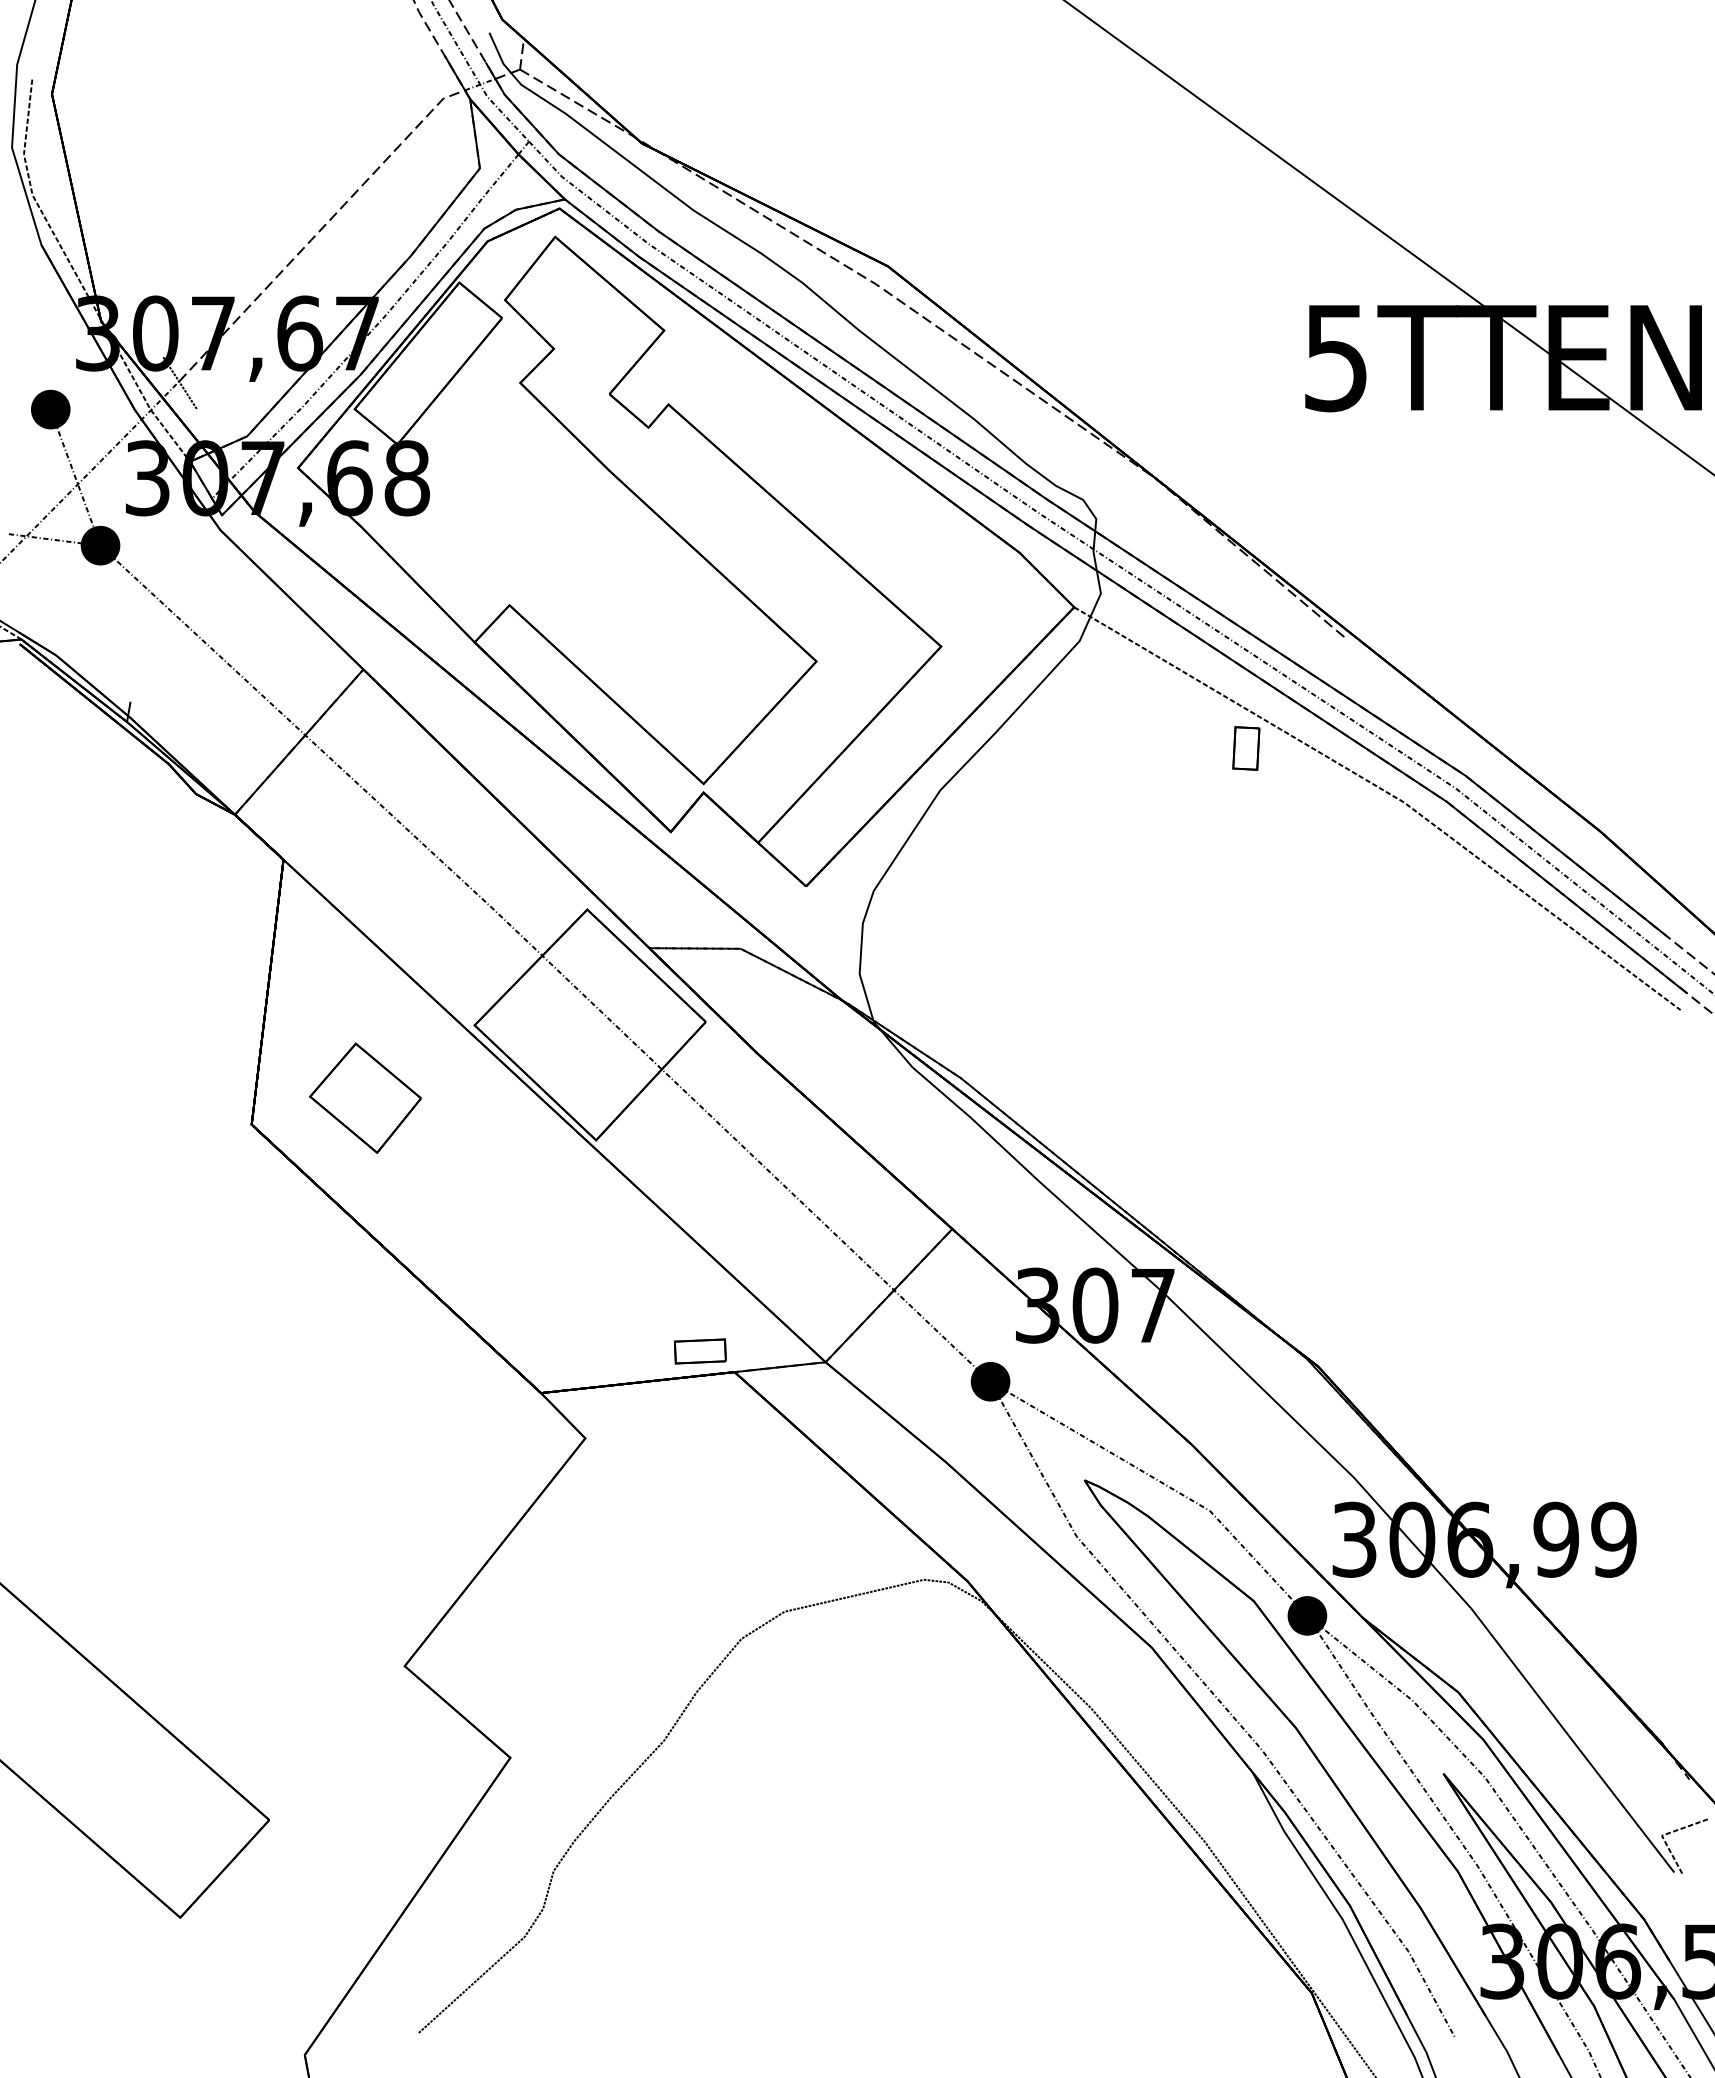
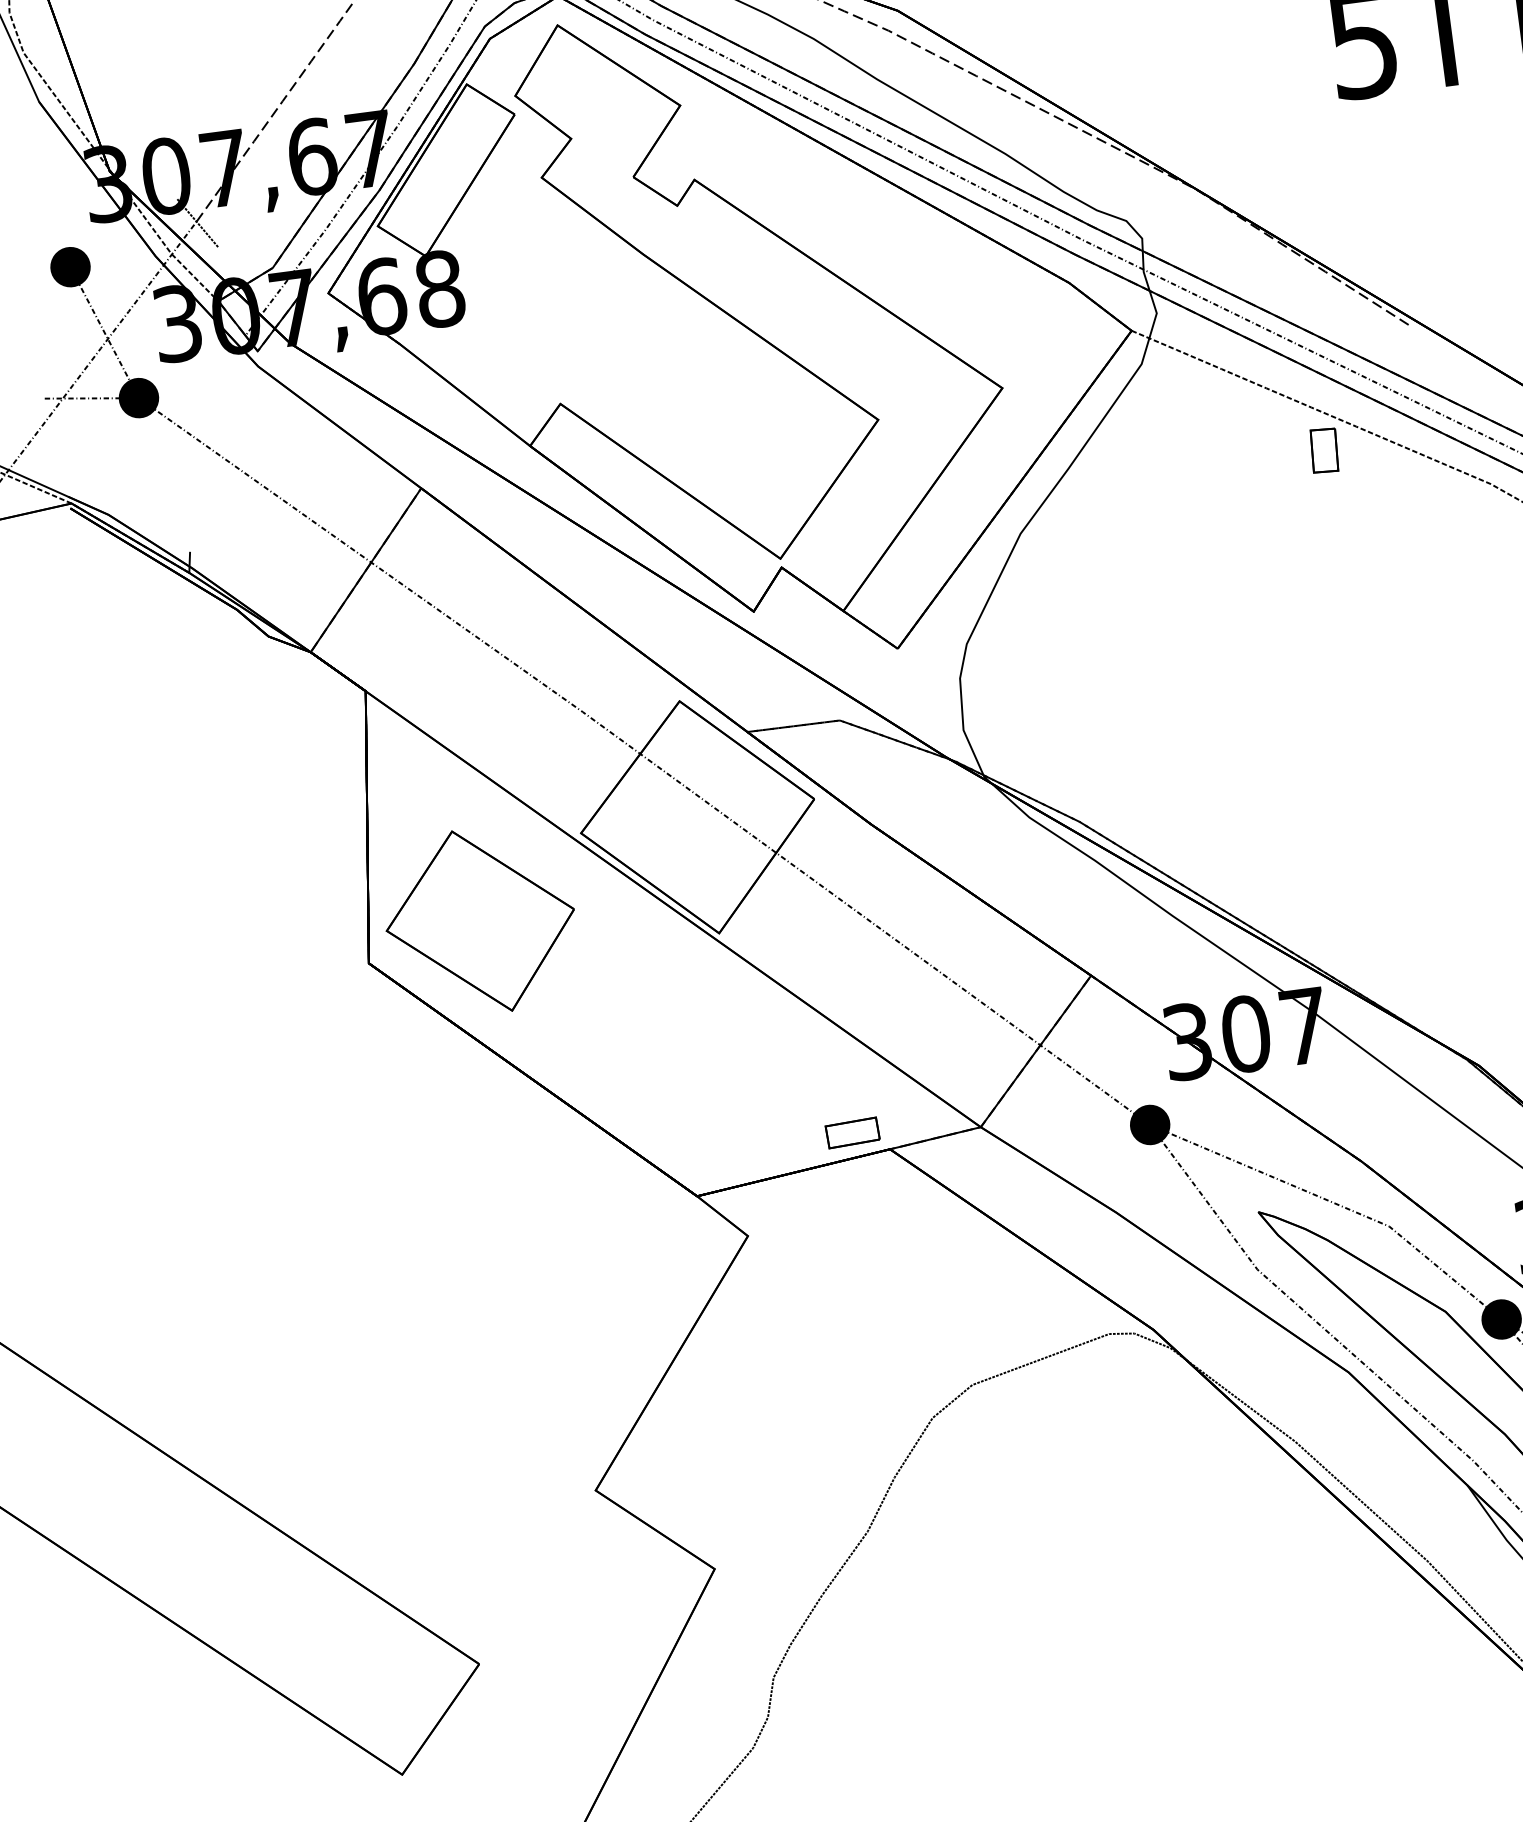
part: (365, 1098) -> (480, 921), size x1.67

